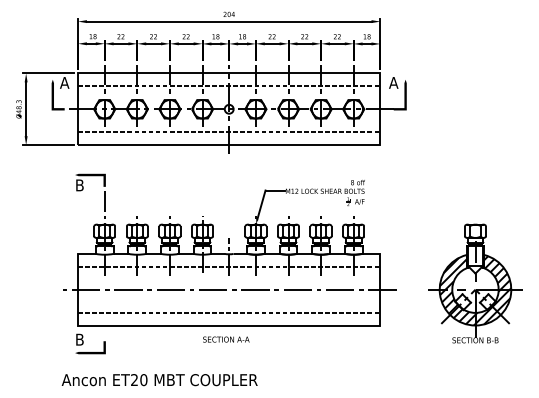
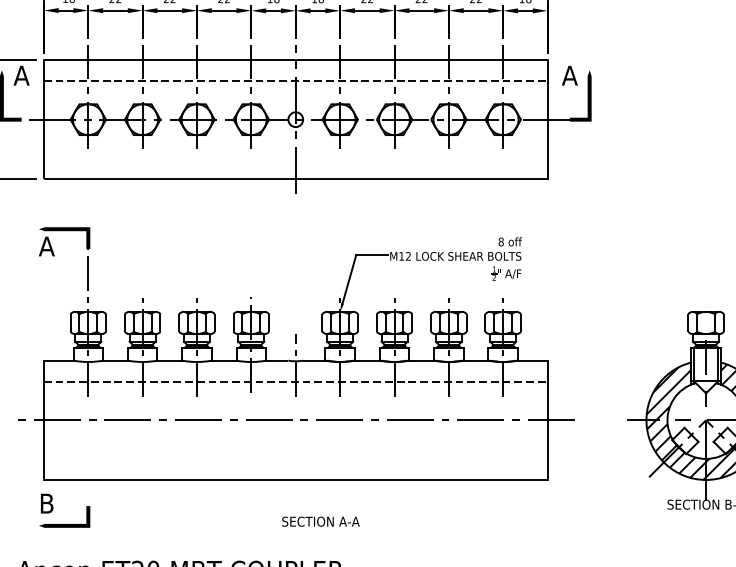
line: (229, 132) -> (296, 158), removed
text: (79, 185) -> (46, 246), B -> A
line: (229, 312) -> (296, 458), removed
text: (226, 339) -> (321, 521), moved

